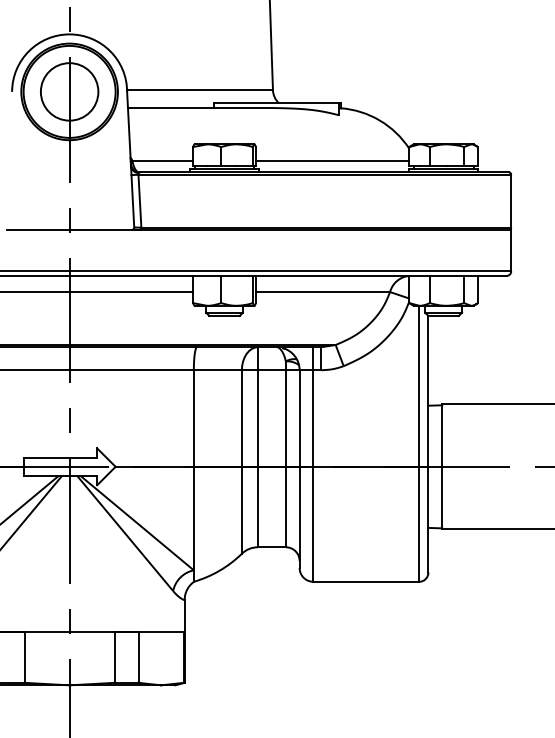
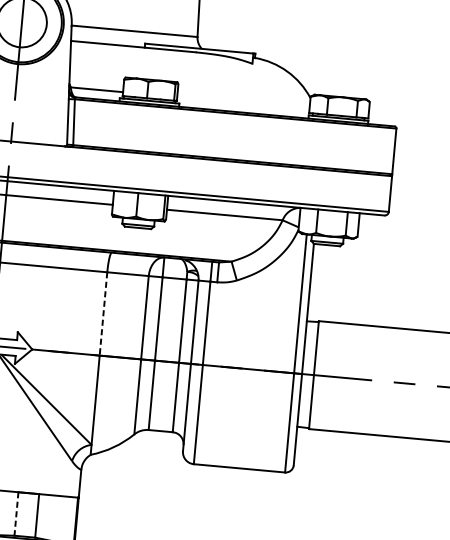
line: (332, 161) -> (243, 103), removed
line: (193, 419) -> (103, 314), solid -> dashed
line: (114, 658) -> (16, 514), solid -> dashed

